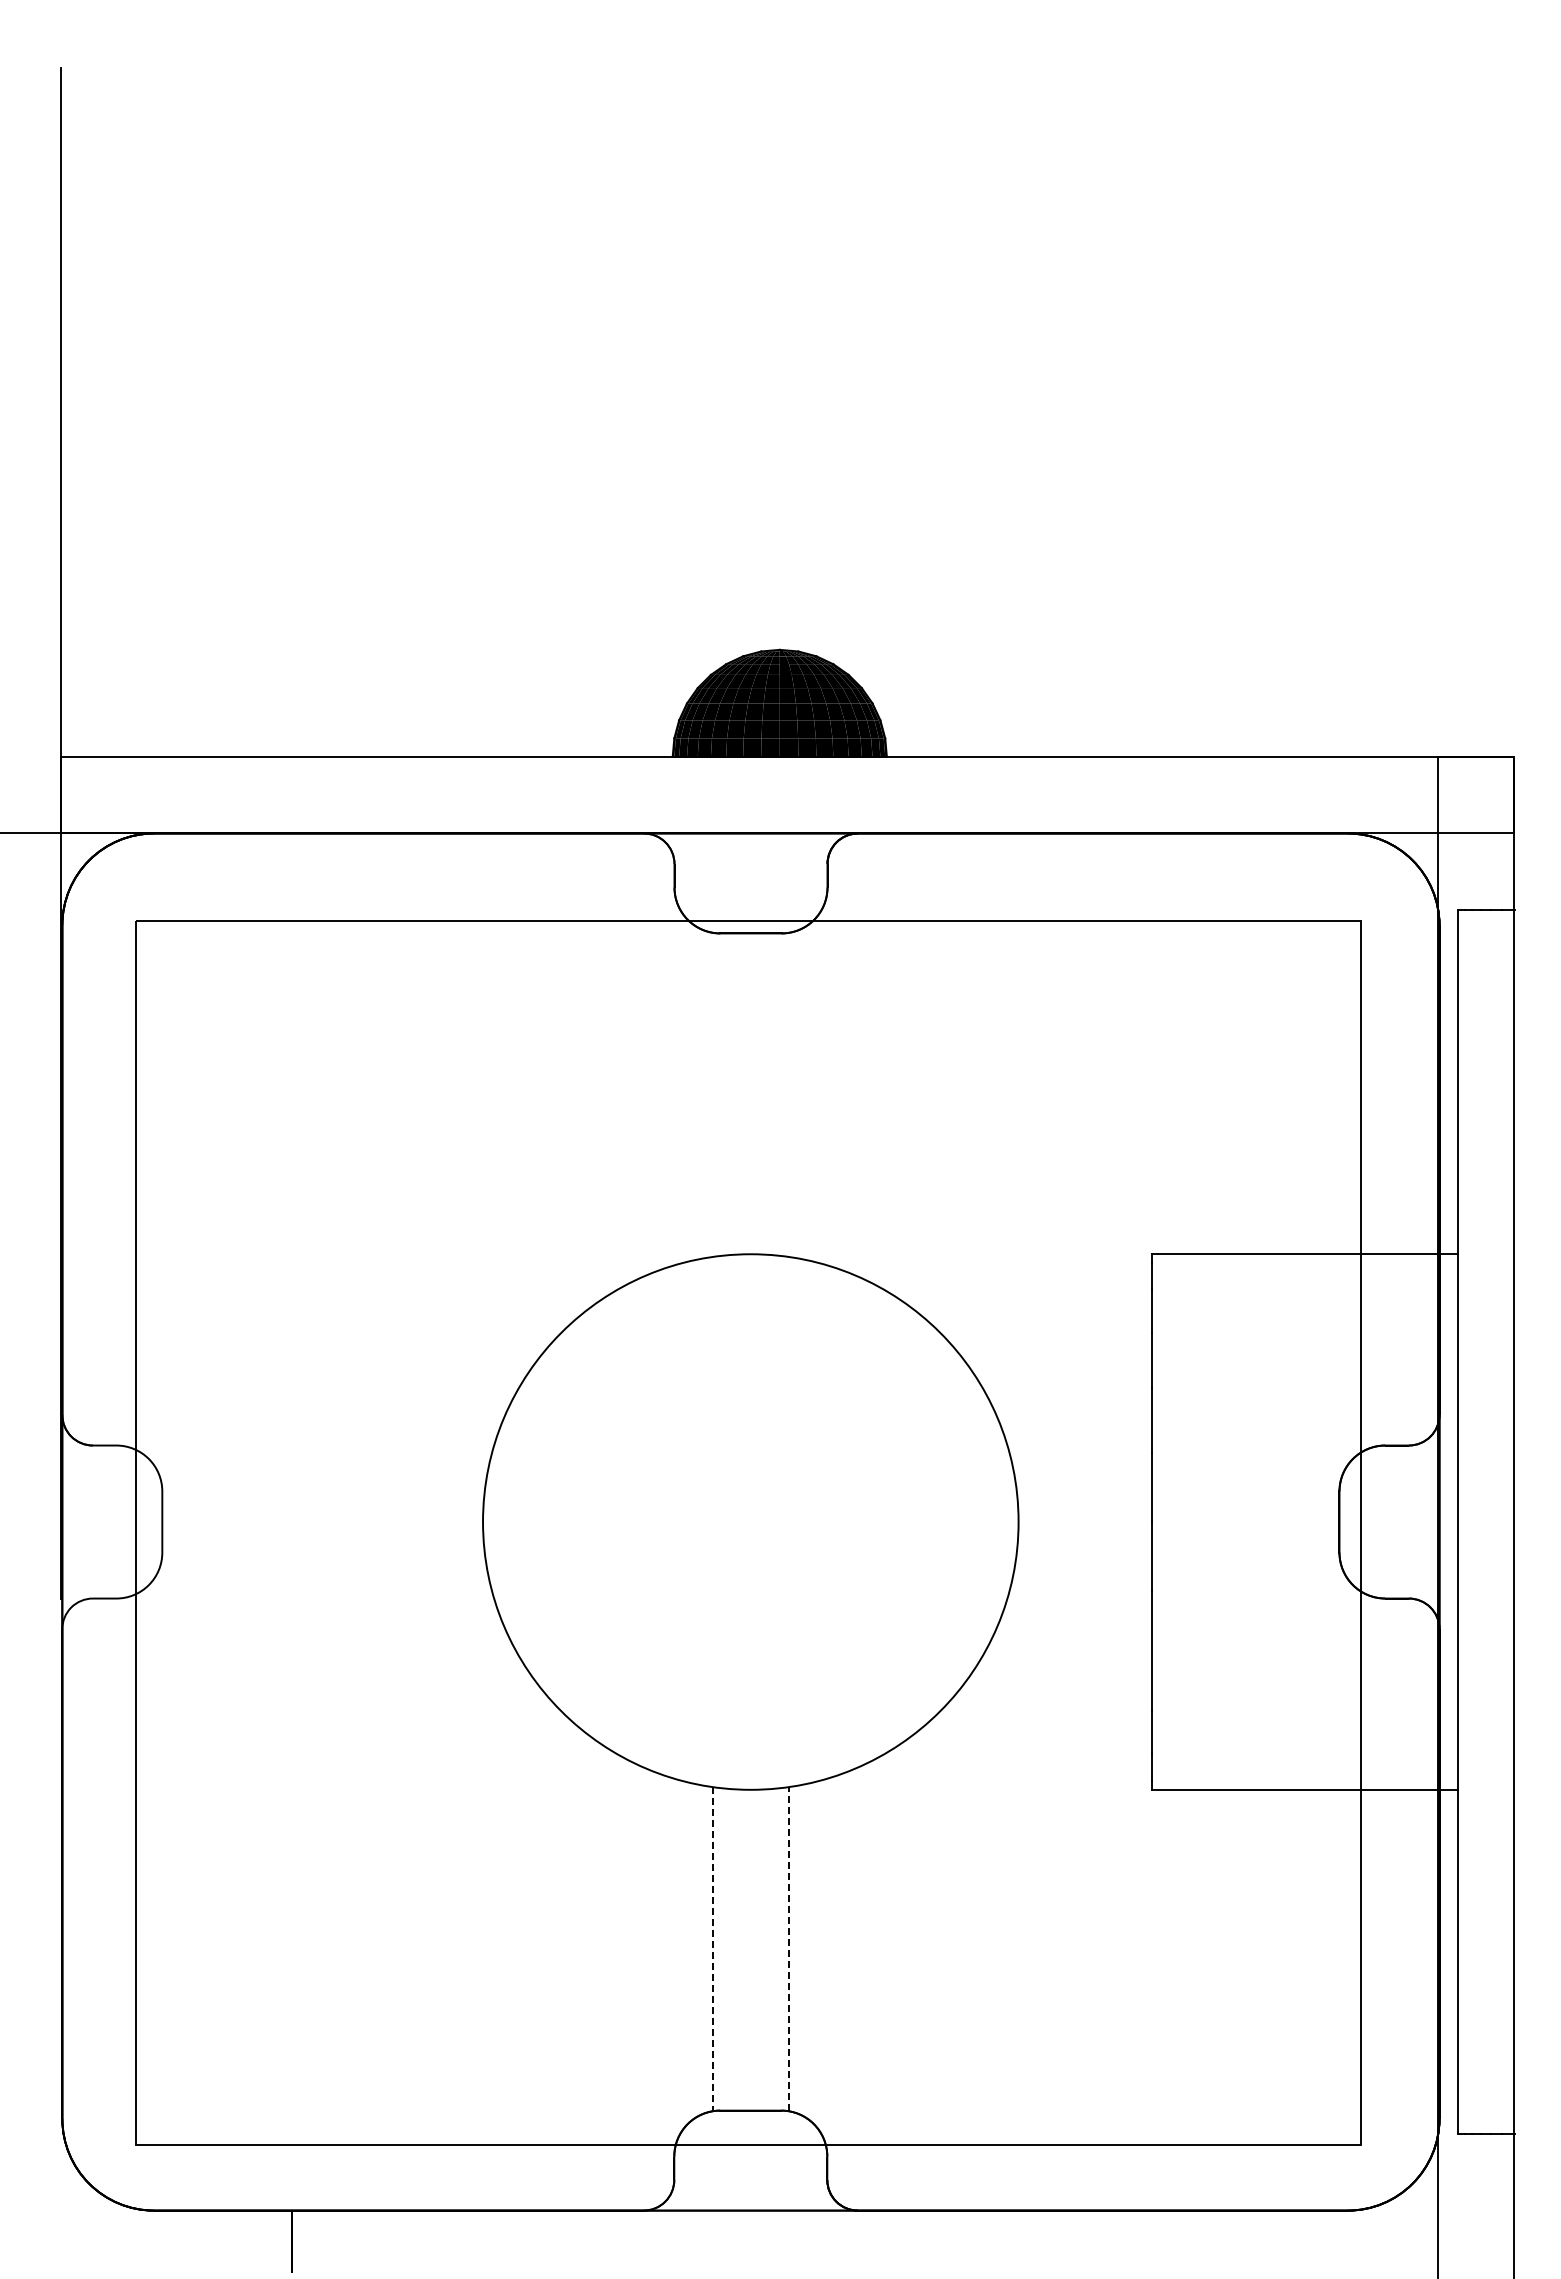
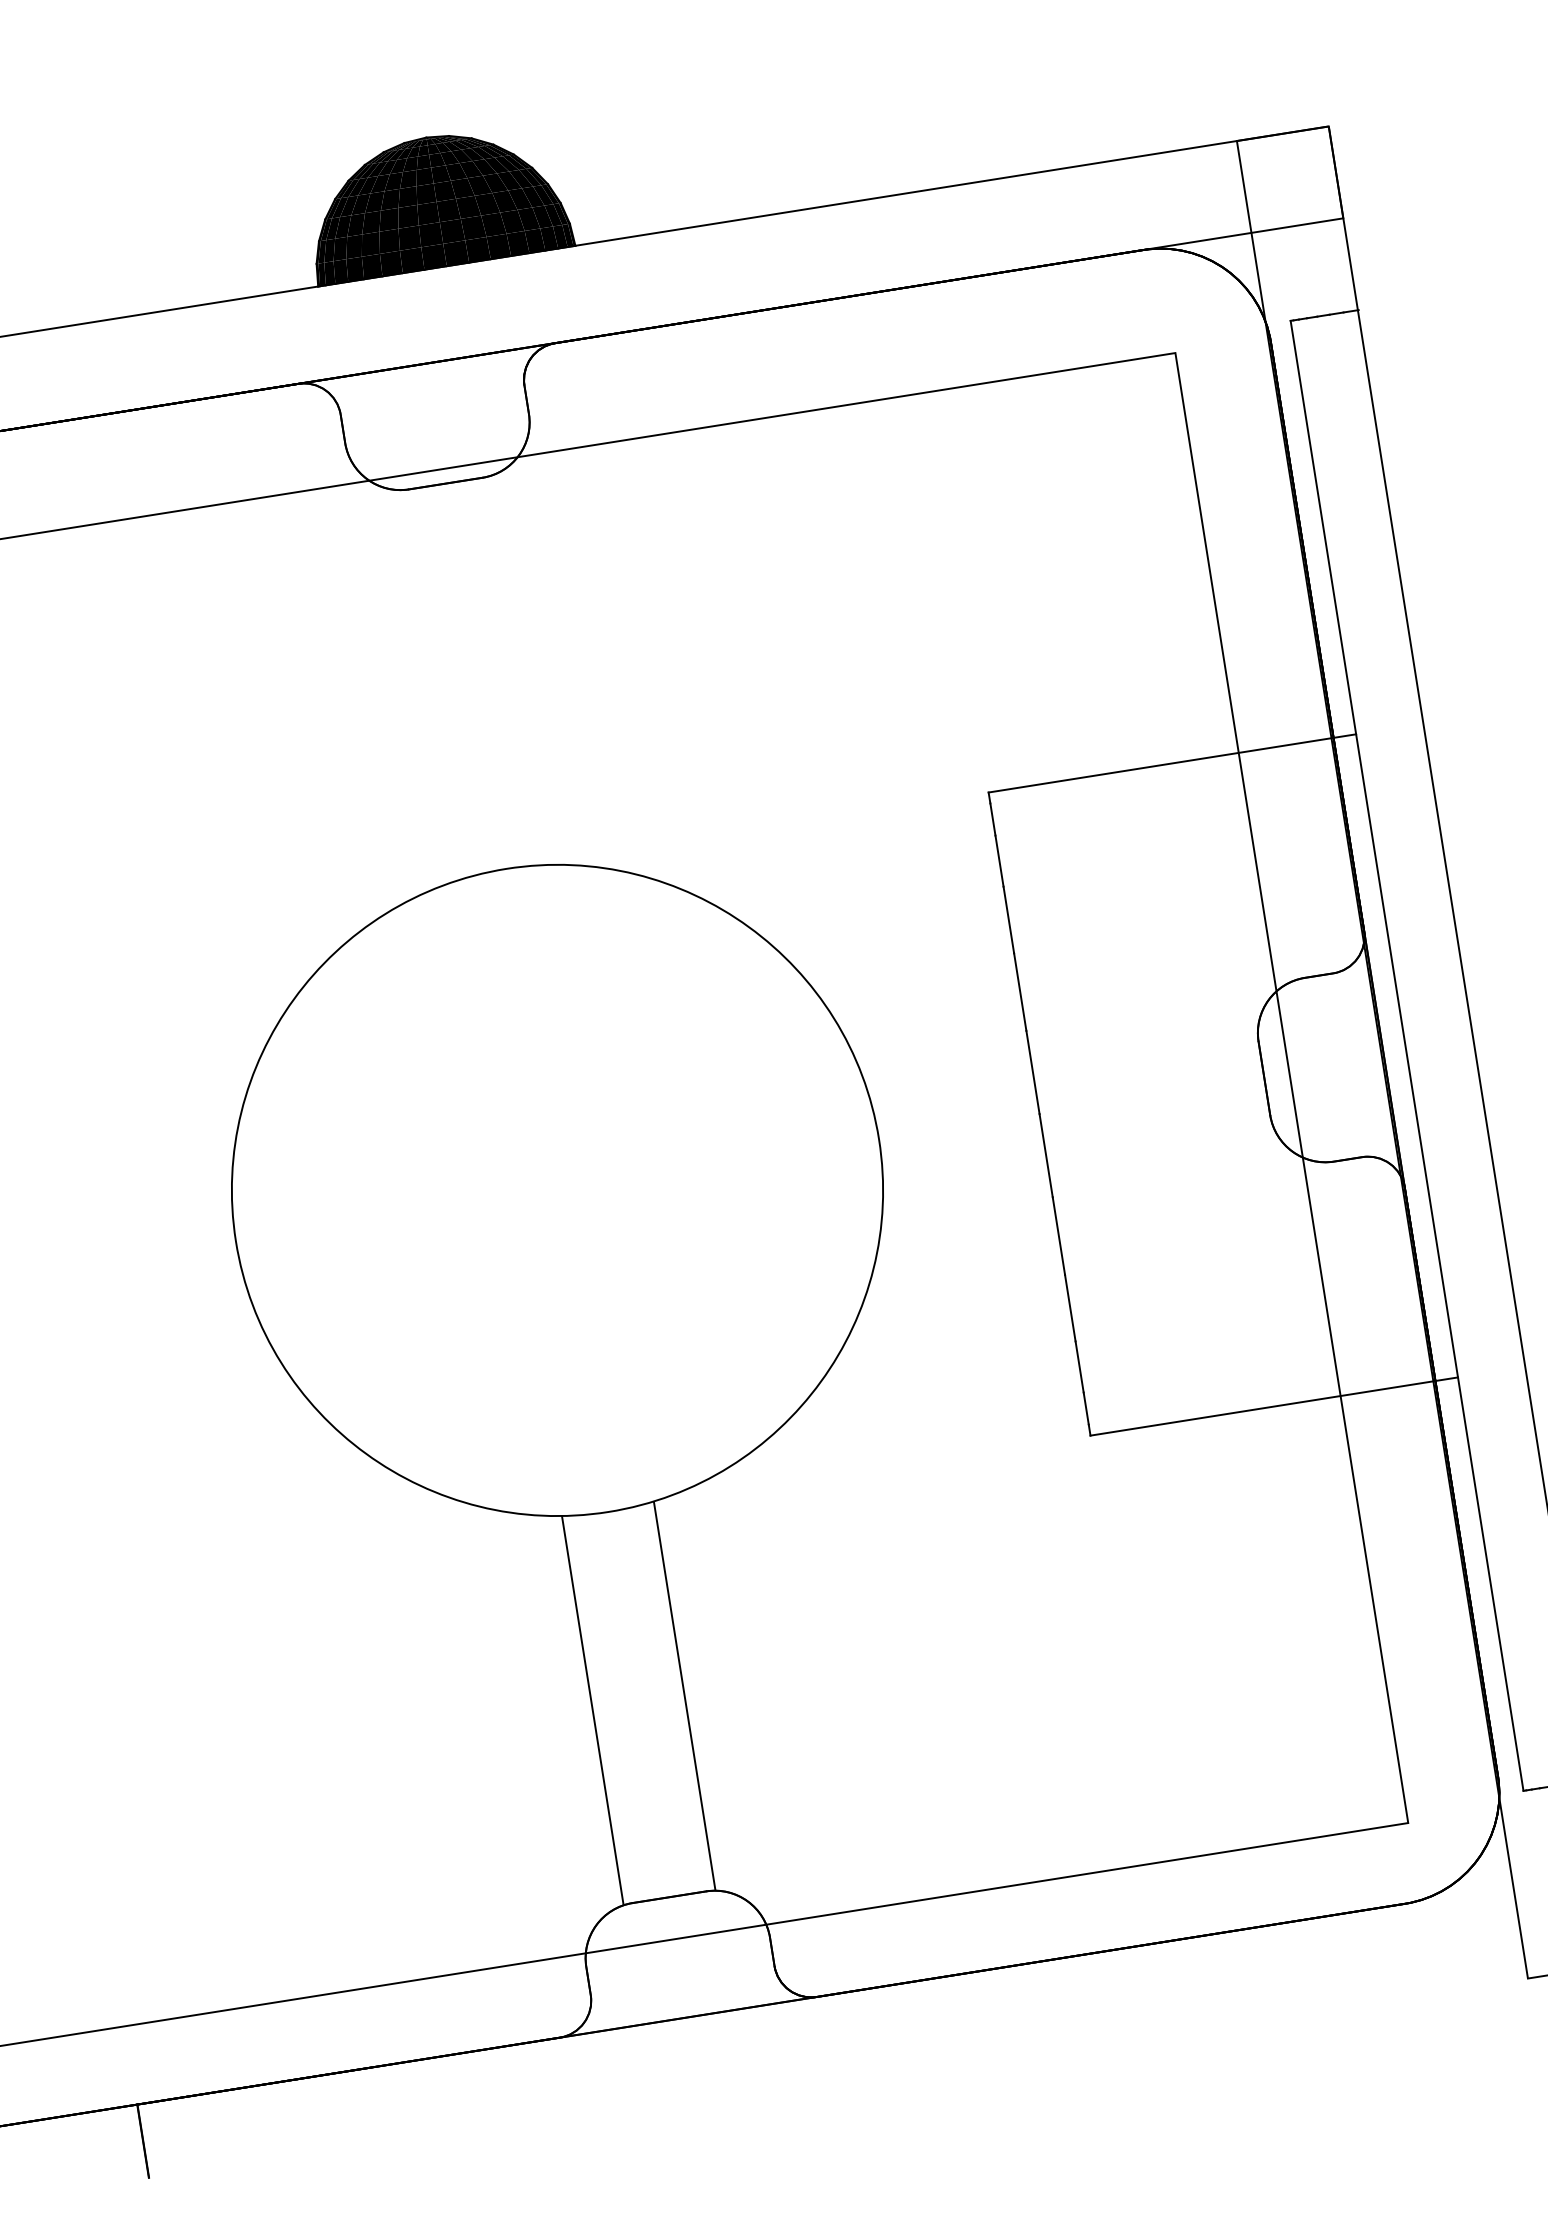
line: (789, 1948) -> (685, 1695), dashed -> solid
line: (712, 1949) -> (592, 1711), dashed -> solid

